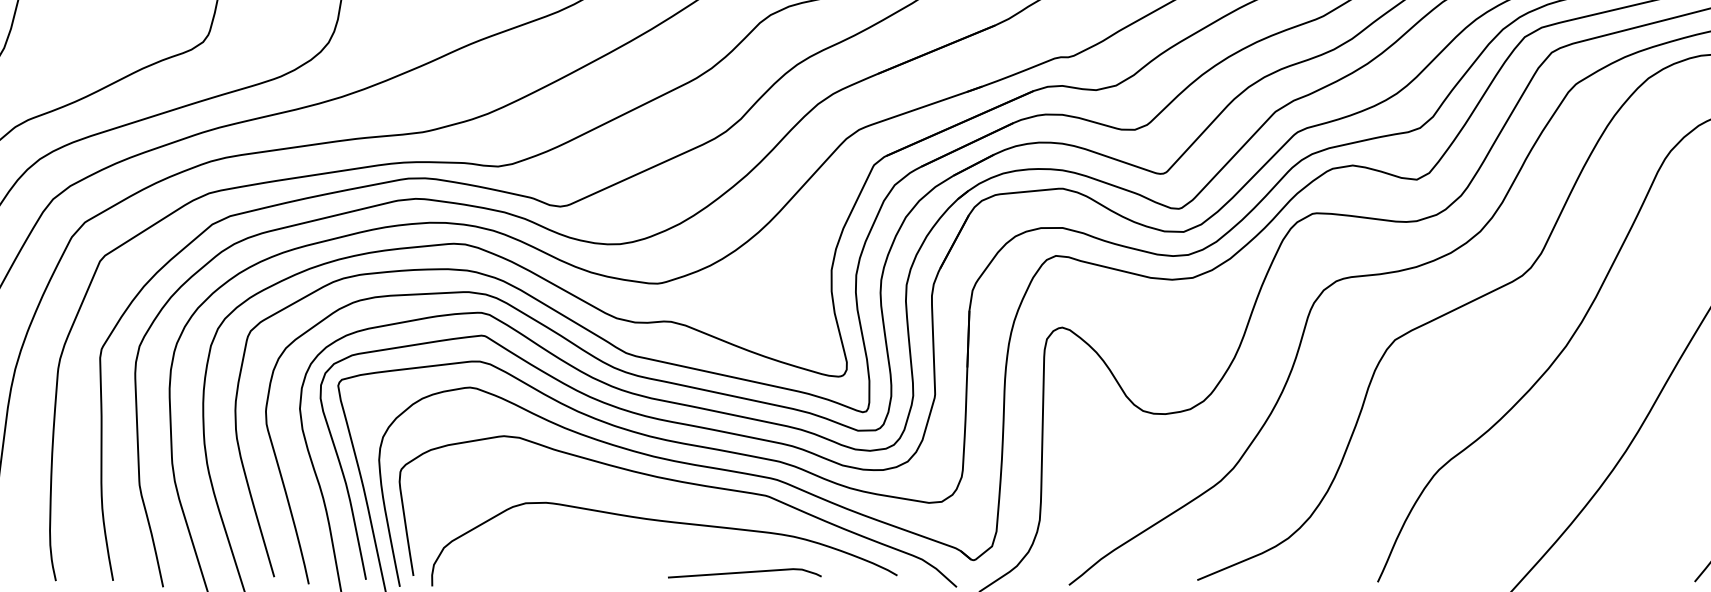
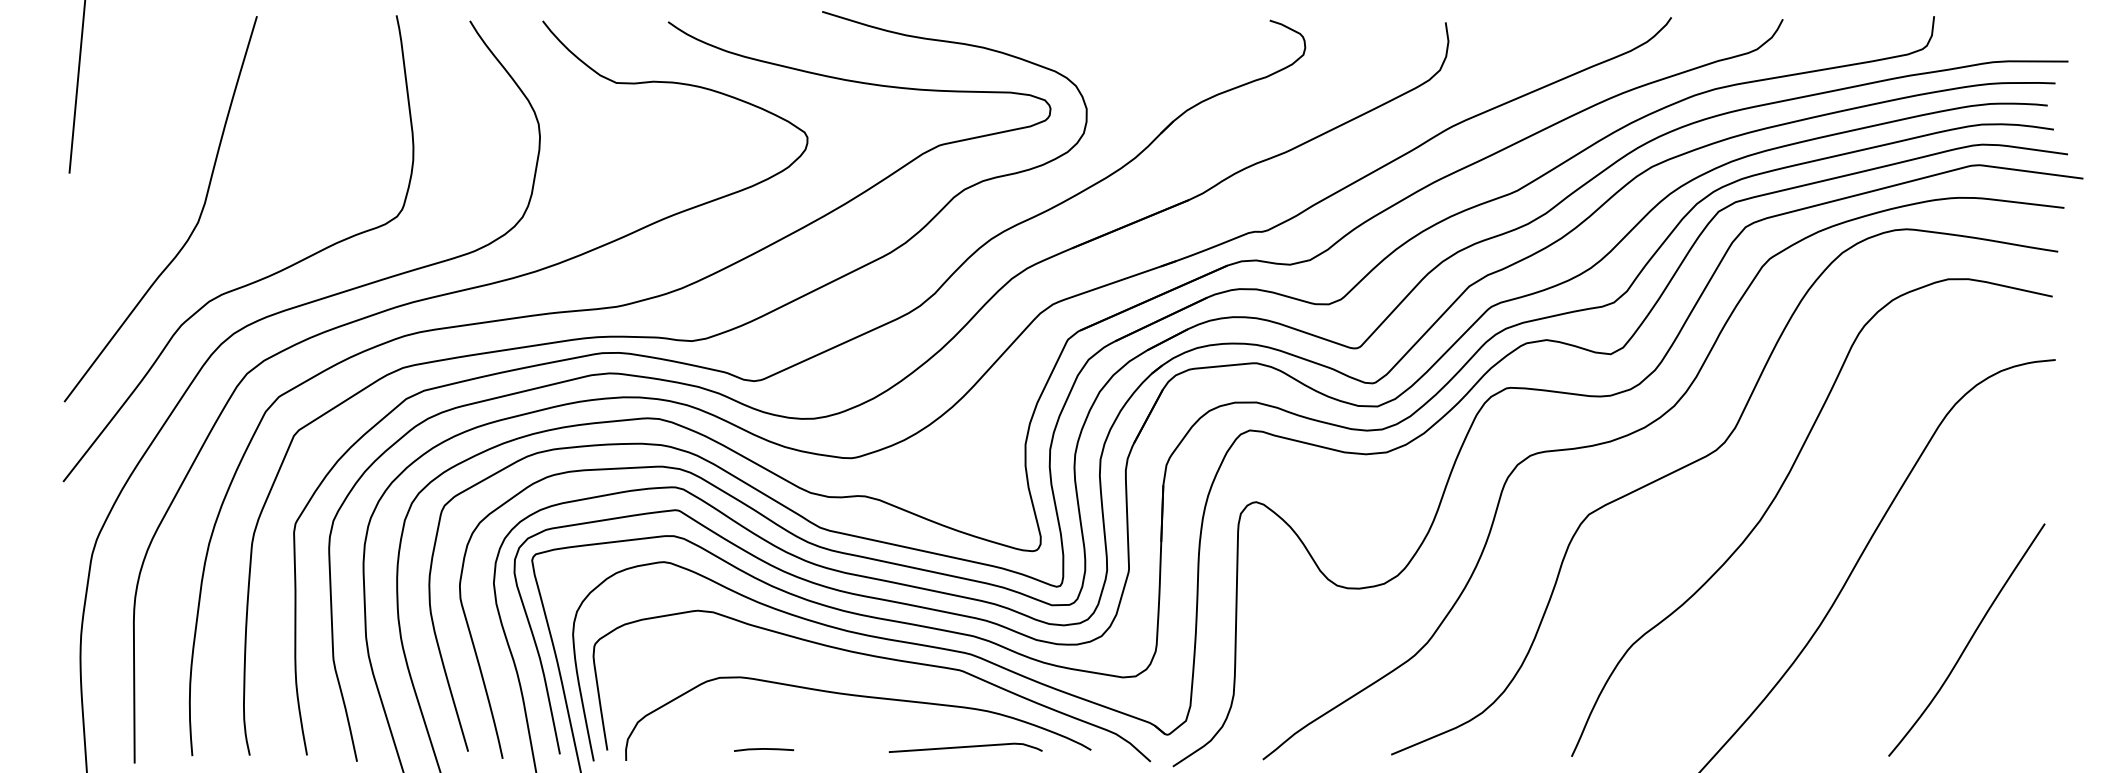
line: (744, 572) -> (965, 747), moved
line: (570, 574) -> (764, 749), added

